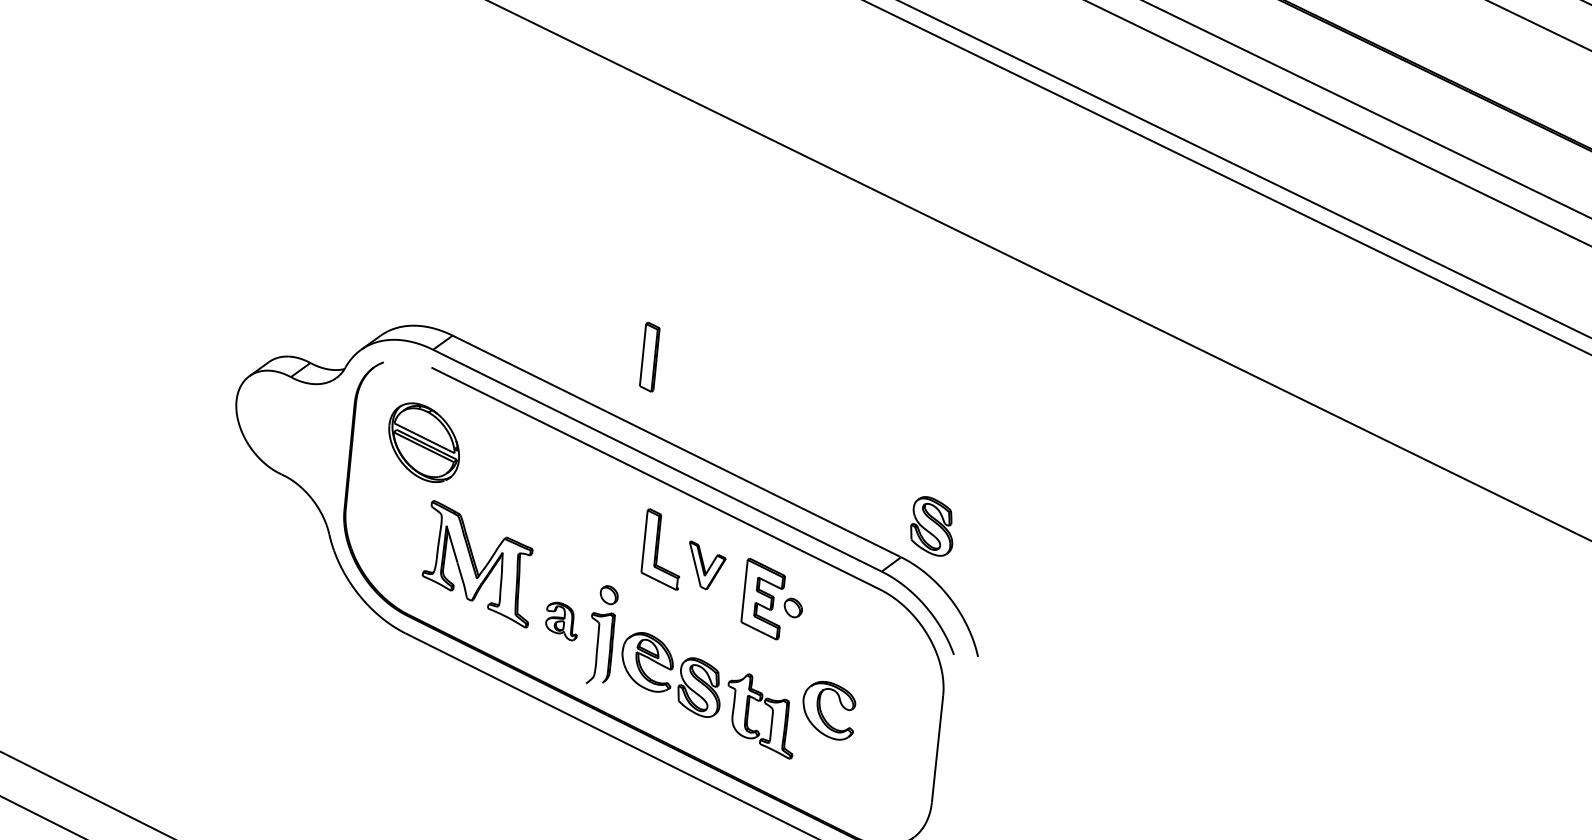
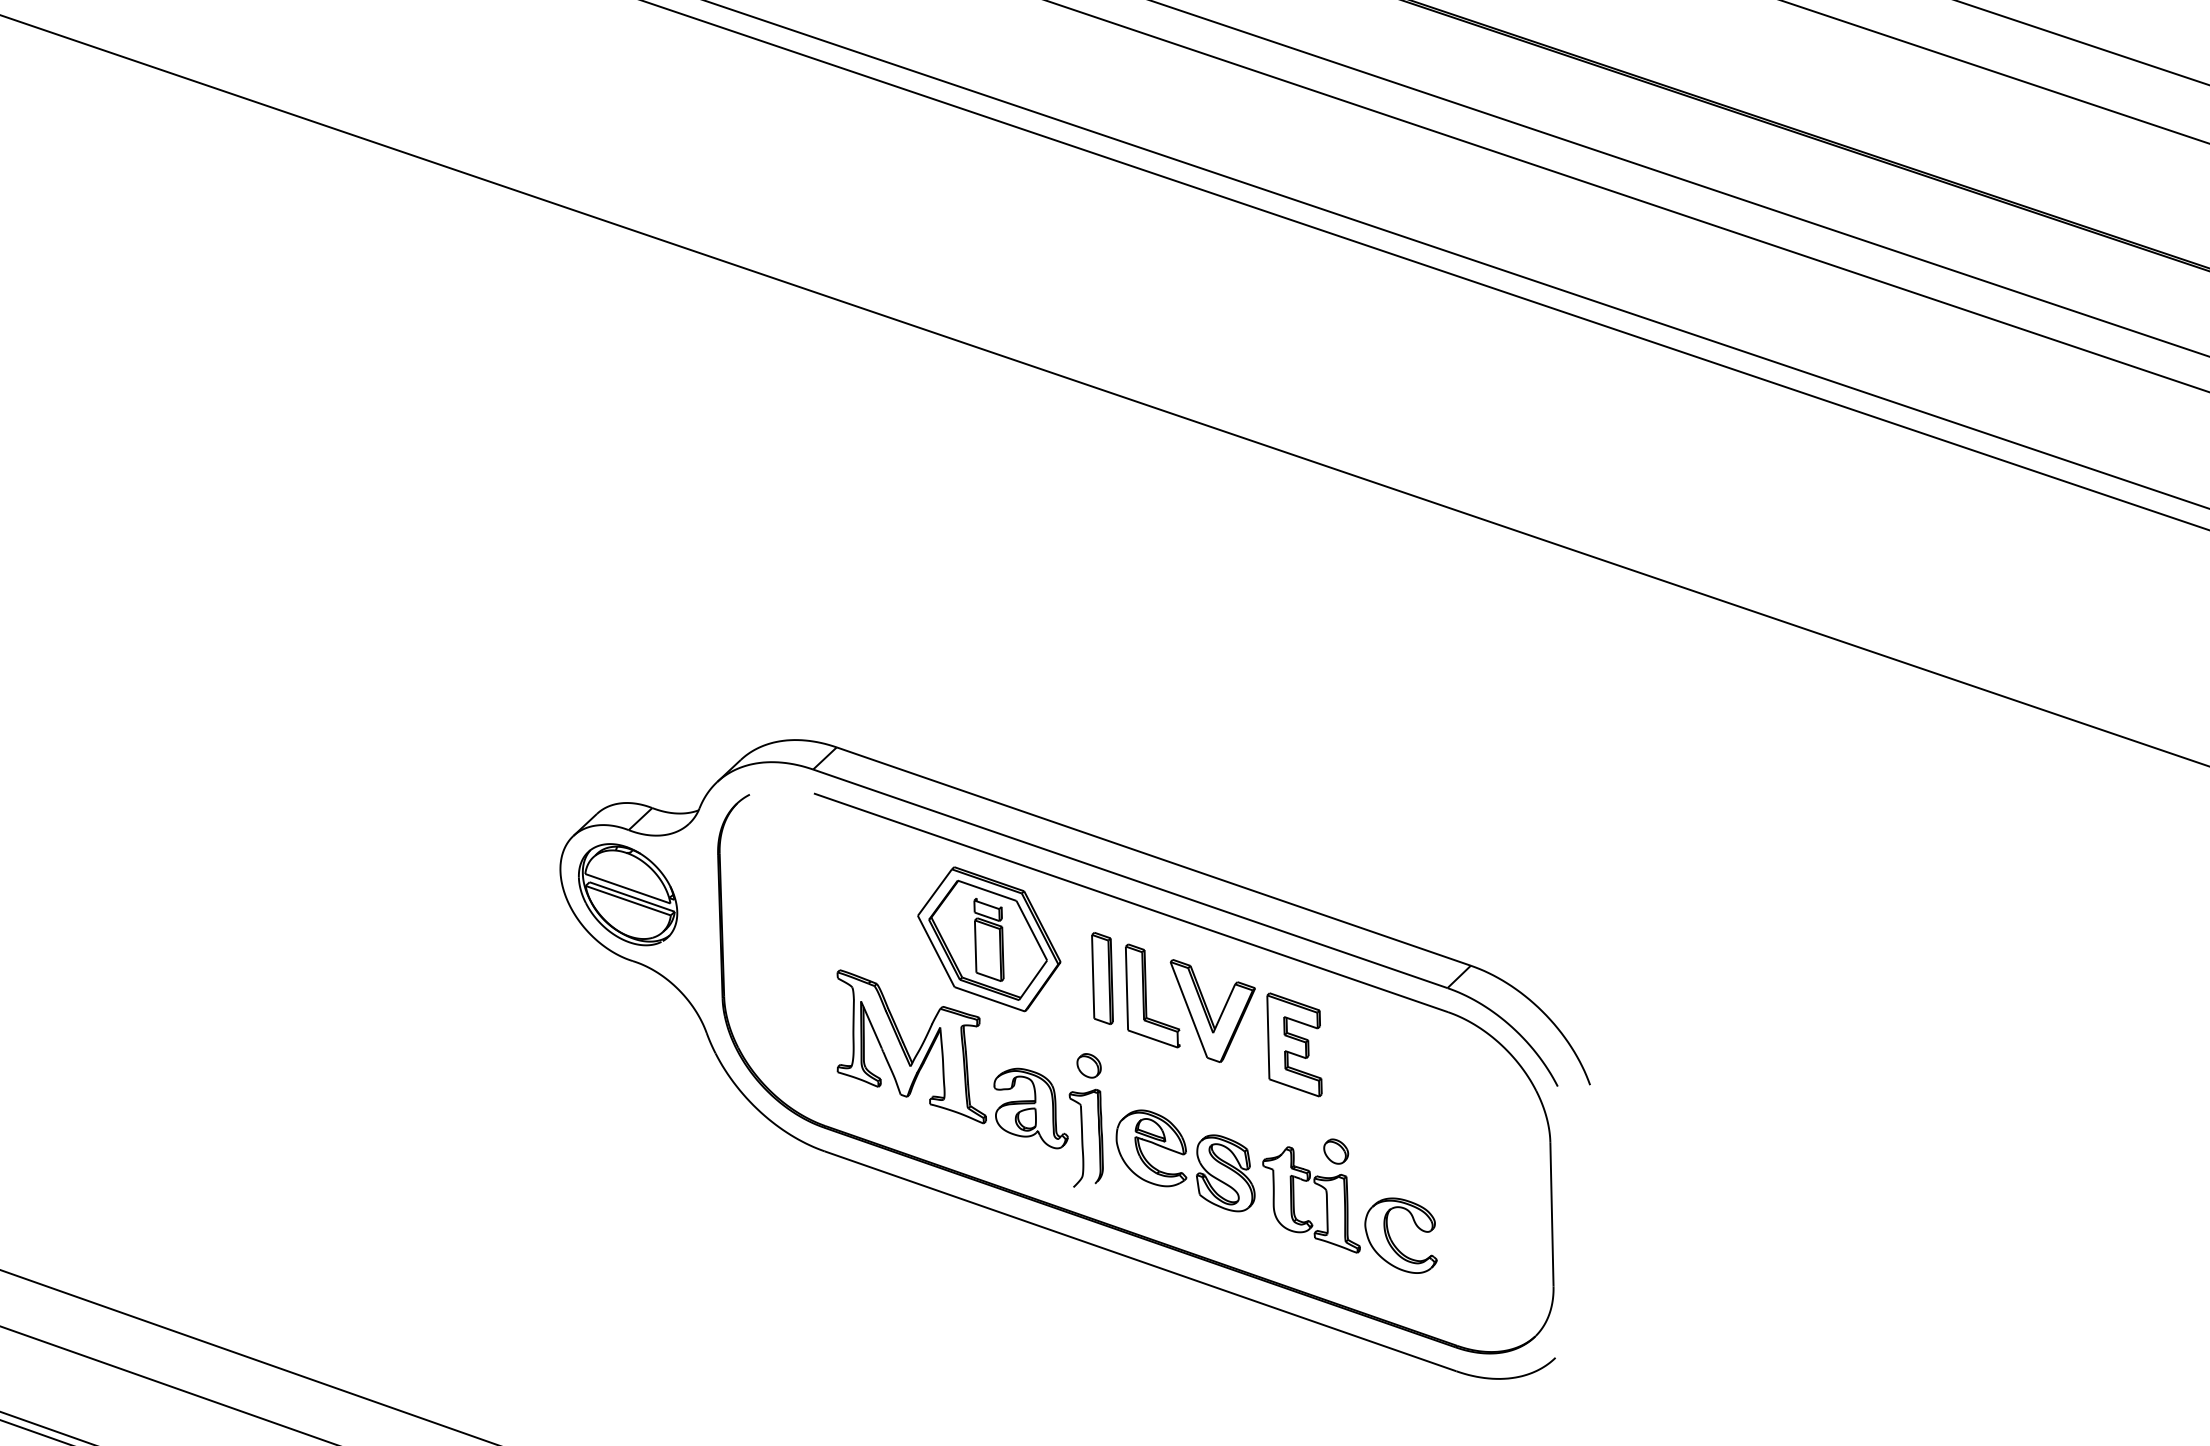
part: (649, 357) -> (1102, 978), moved
part: (424, 442) -> (628, 894), moved
part: (547, 492) -> (989, 939), added
part: (932, 526) -> (1507, 919), removed
part: (705, 565) -> (1212, 1010), size x1.67
part: (793, 607) -> (1336, 1151), moved
part: (561, 621) -> (1030, 1108), size x1.67
part: (822, 713) -> (1392, 1240), moved

